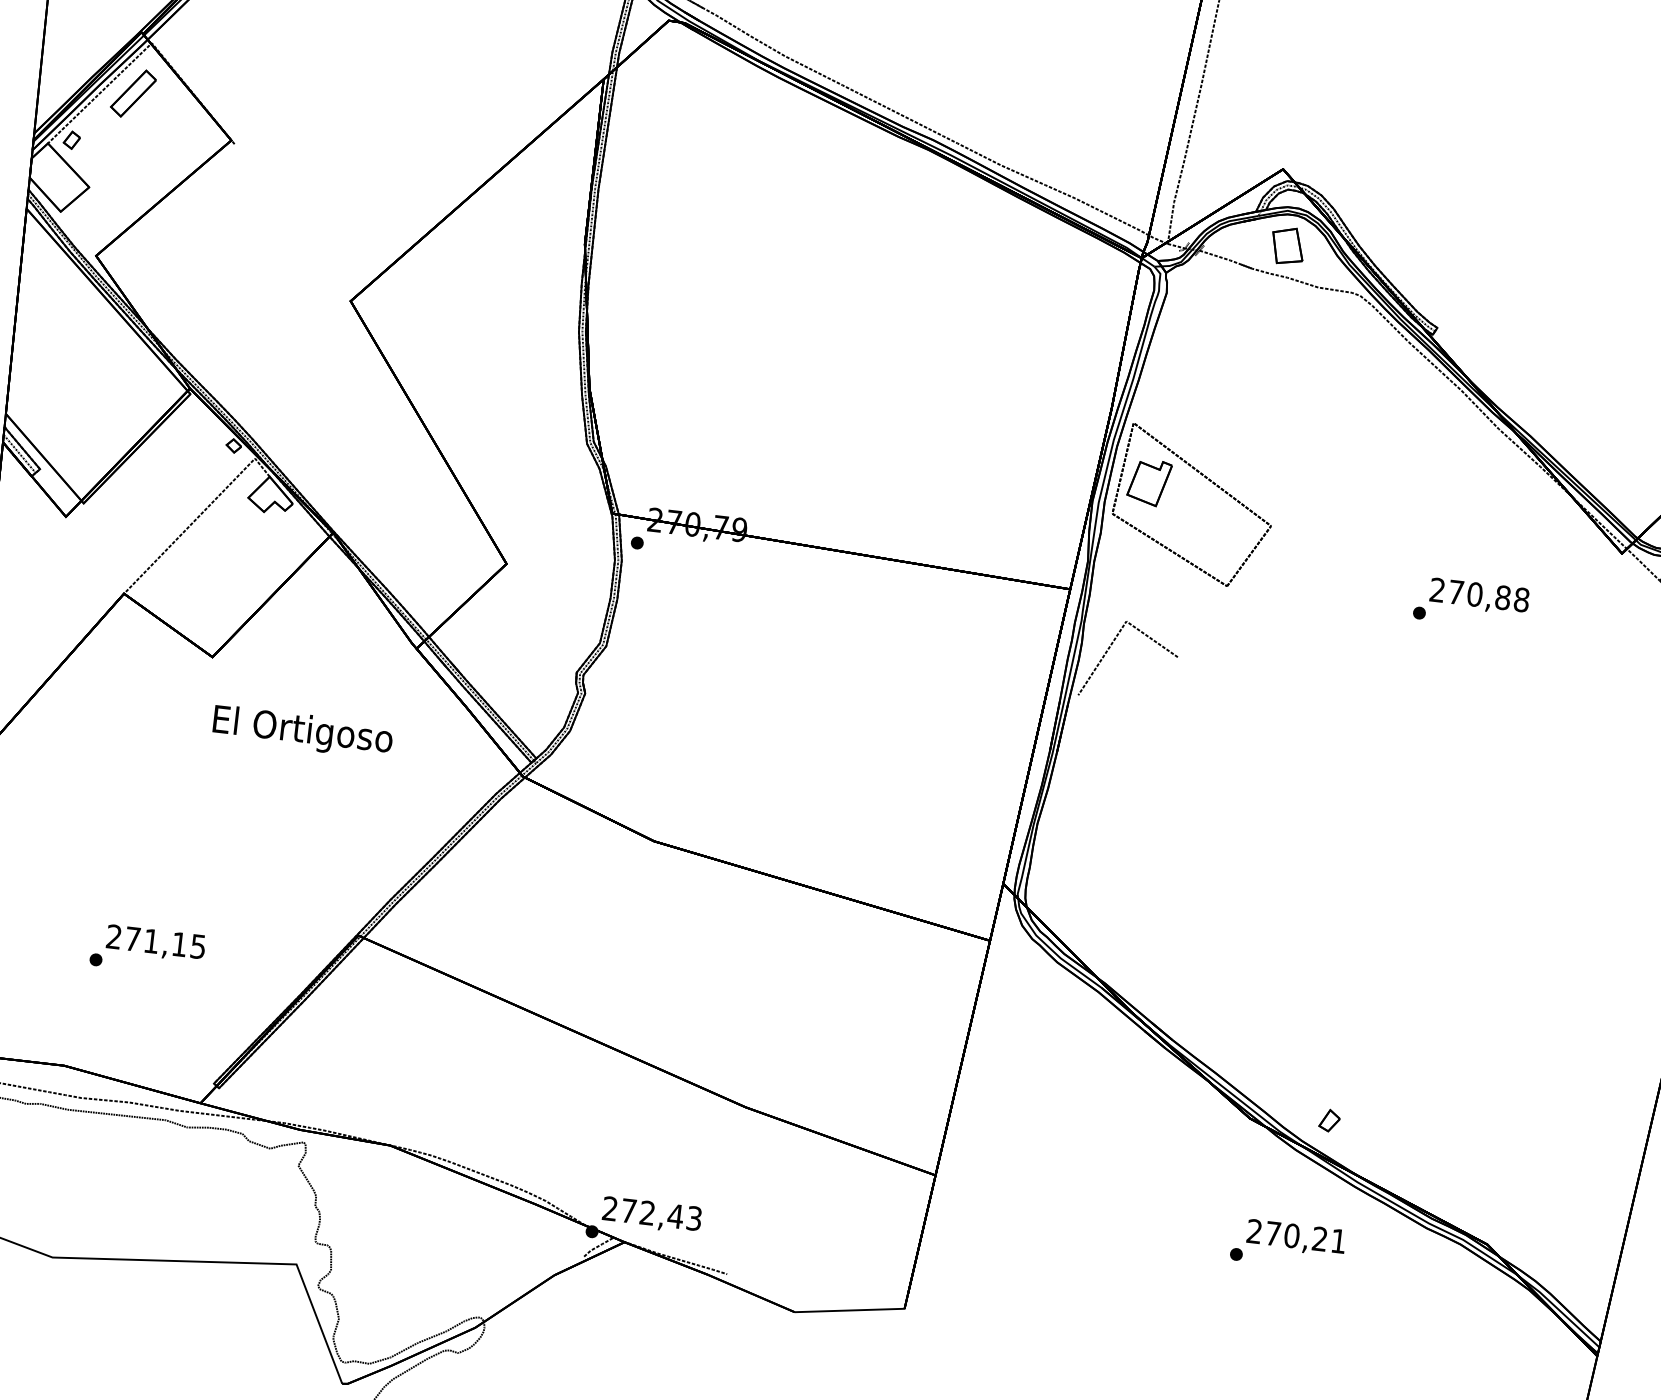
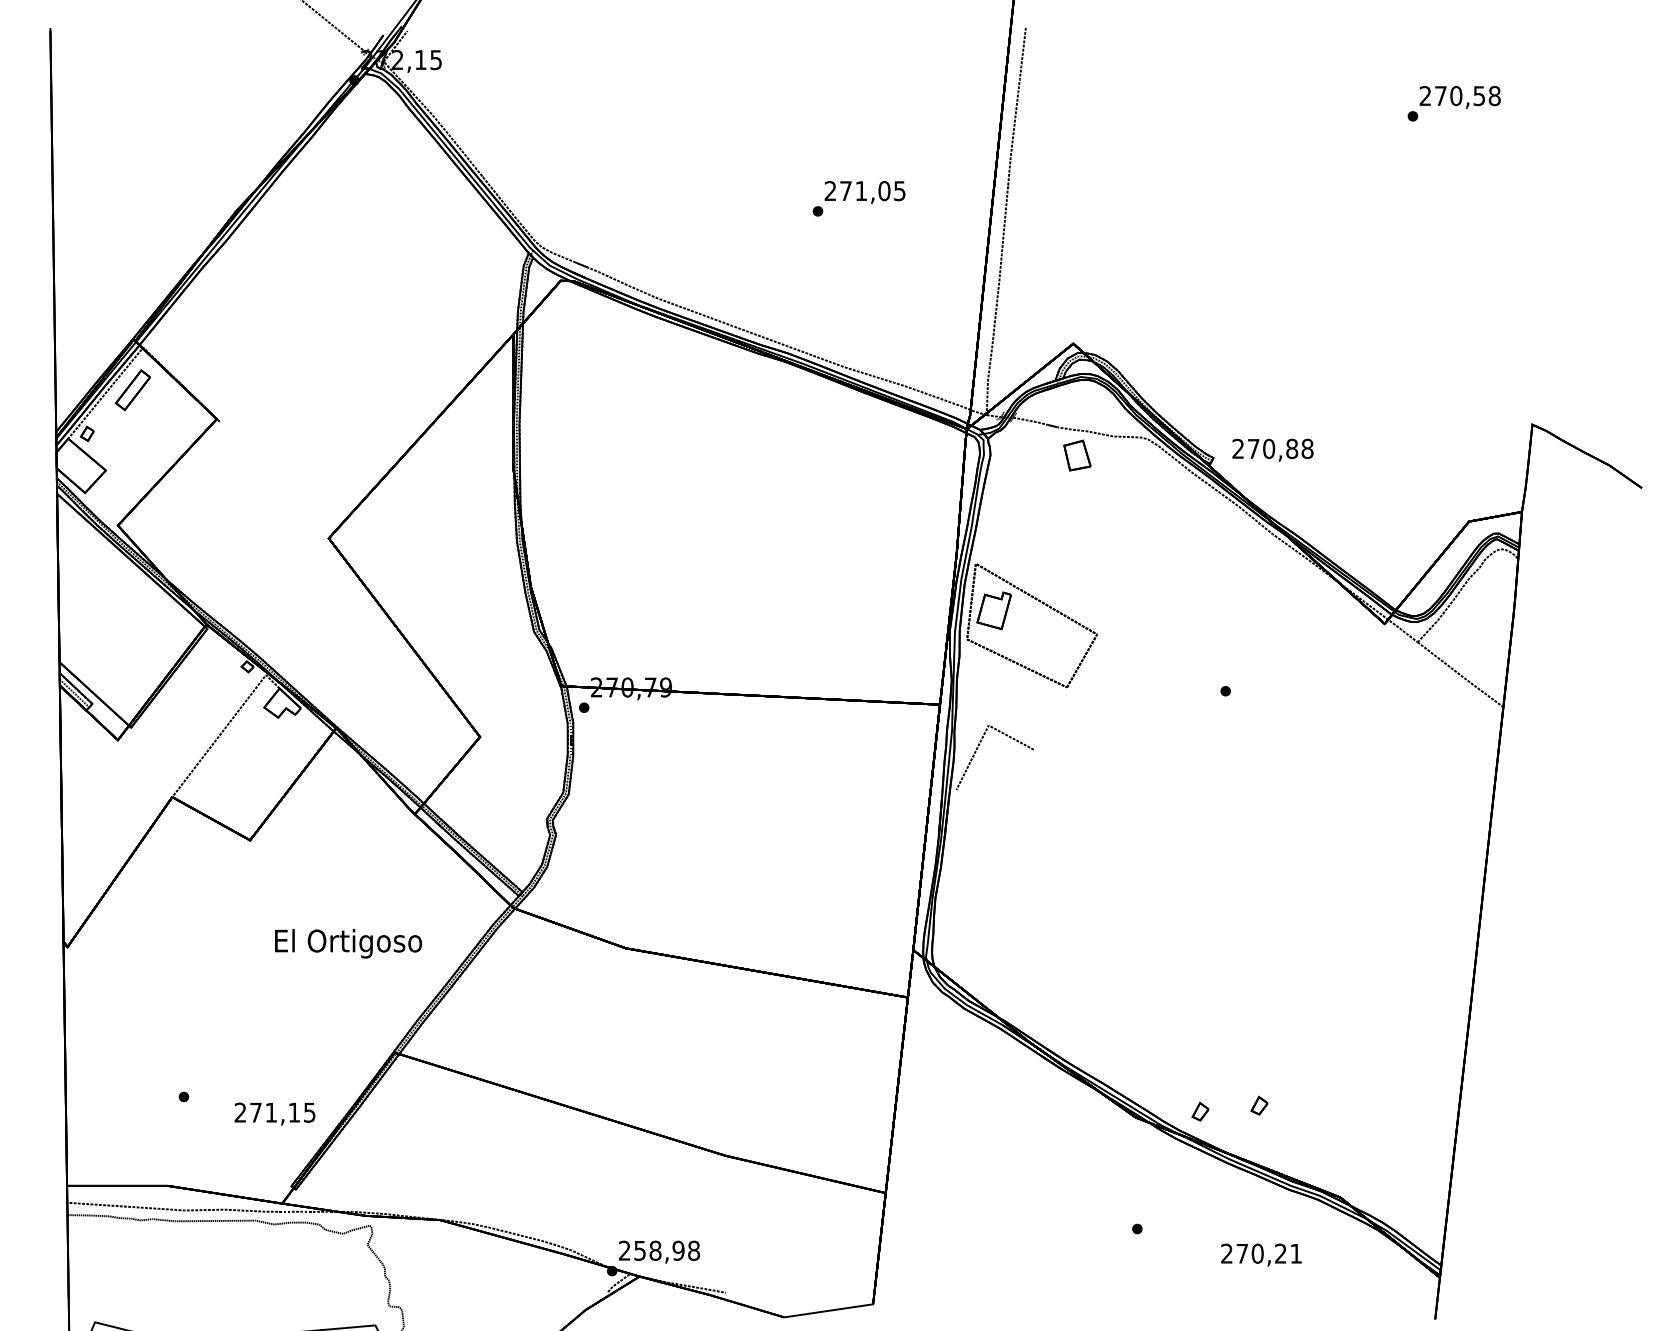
part: (1287, 245) -> (1077, 455), moved
text: (1479, 595) -> (1272, 449), moved
text: (302, 731) -> (348, 943), moved
text: (155, 942) -> (274, 1113), moved
part: (1402, 1121) -> (1259, 1105), added
text: (660, 1214) -> (666, 1250), 272,43 -> 258,98
text: (1296, 1237) -> (1261, 1254), moved

